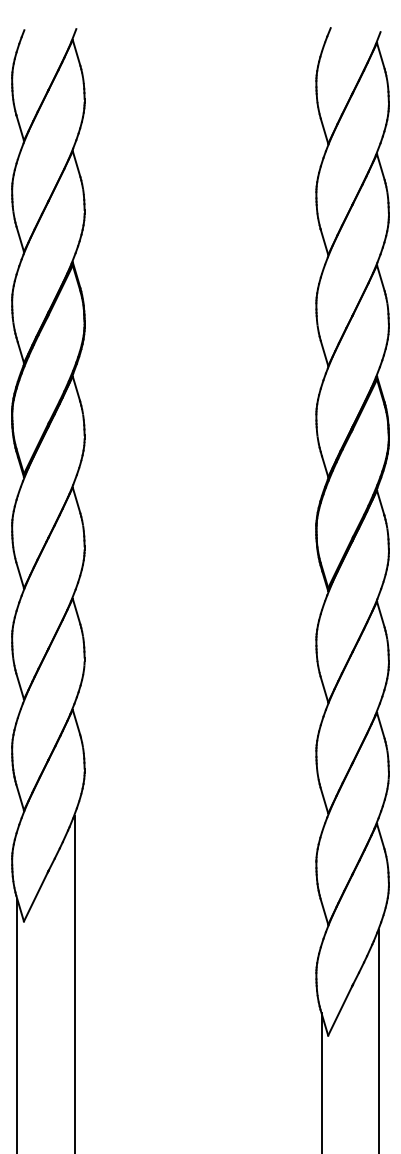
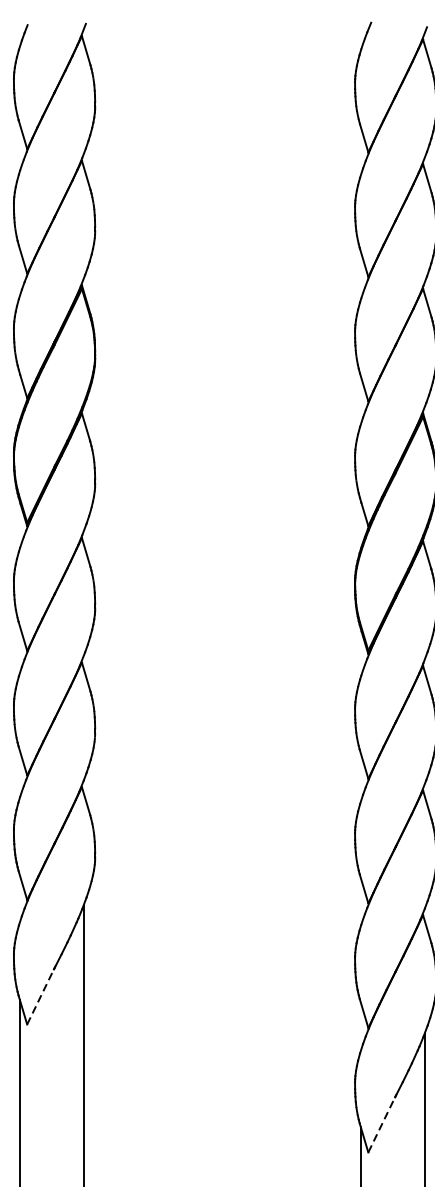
line: (36, 896) -> (41, 996), solid -> dashed
line: (340, 1010) -> (382, 1124), solid -> dashed

